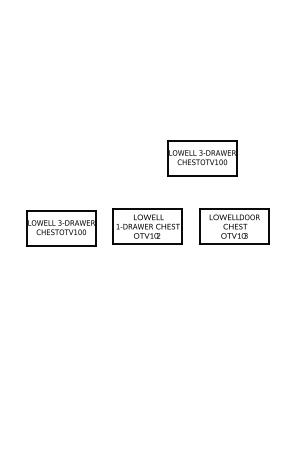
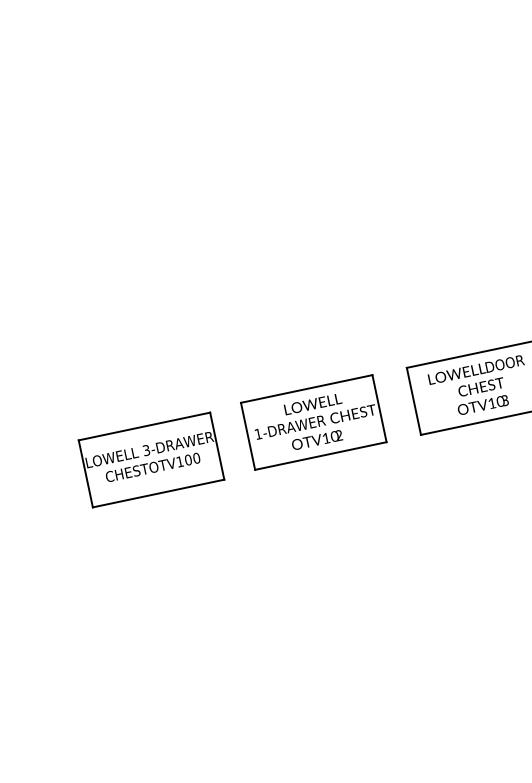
part: (202, 158) -> (391, 270), removed

